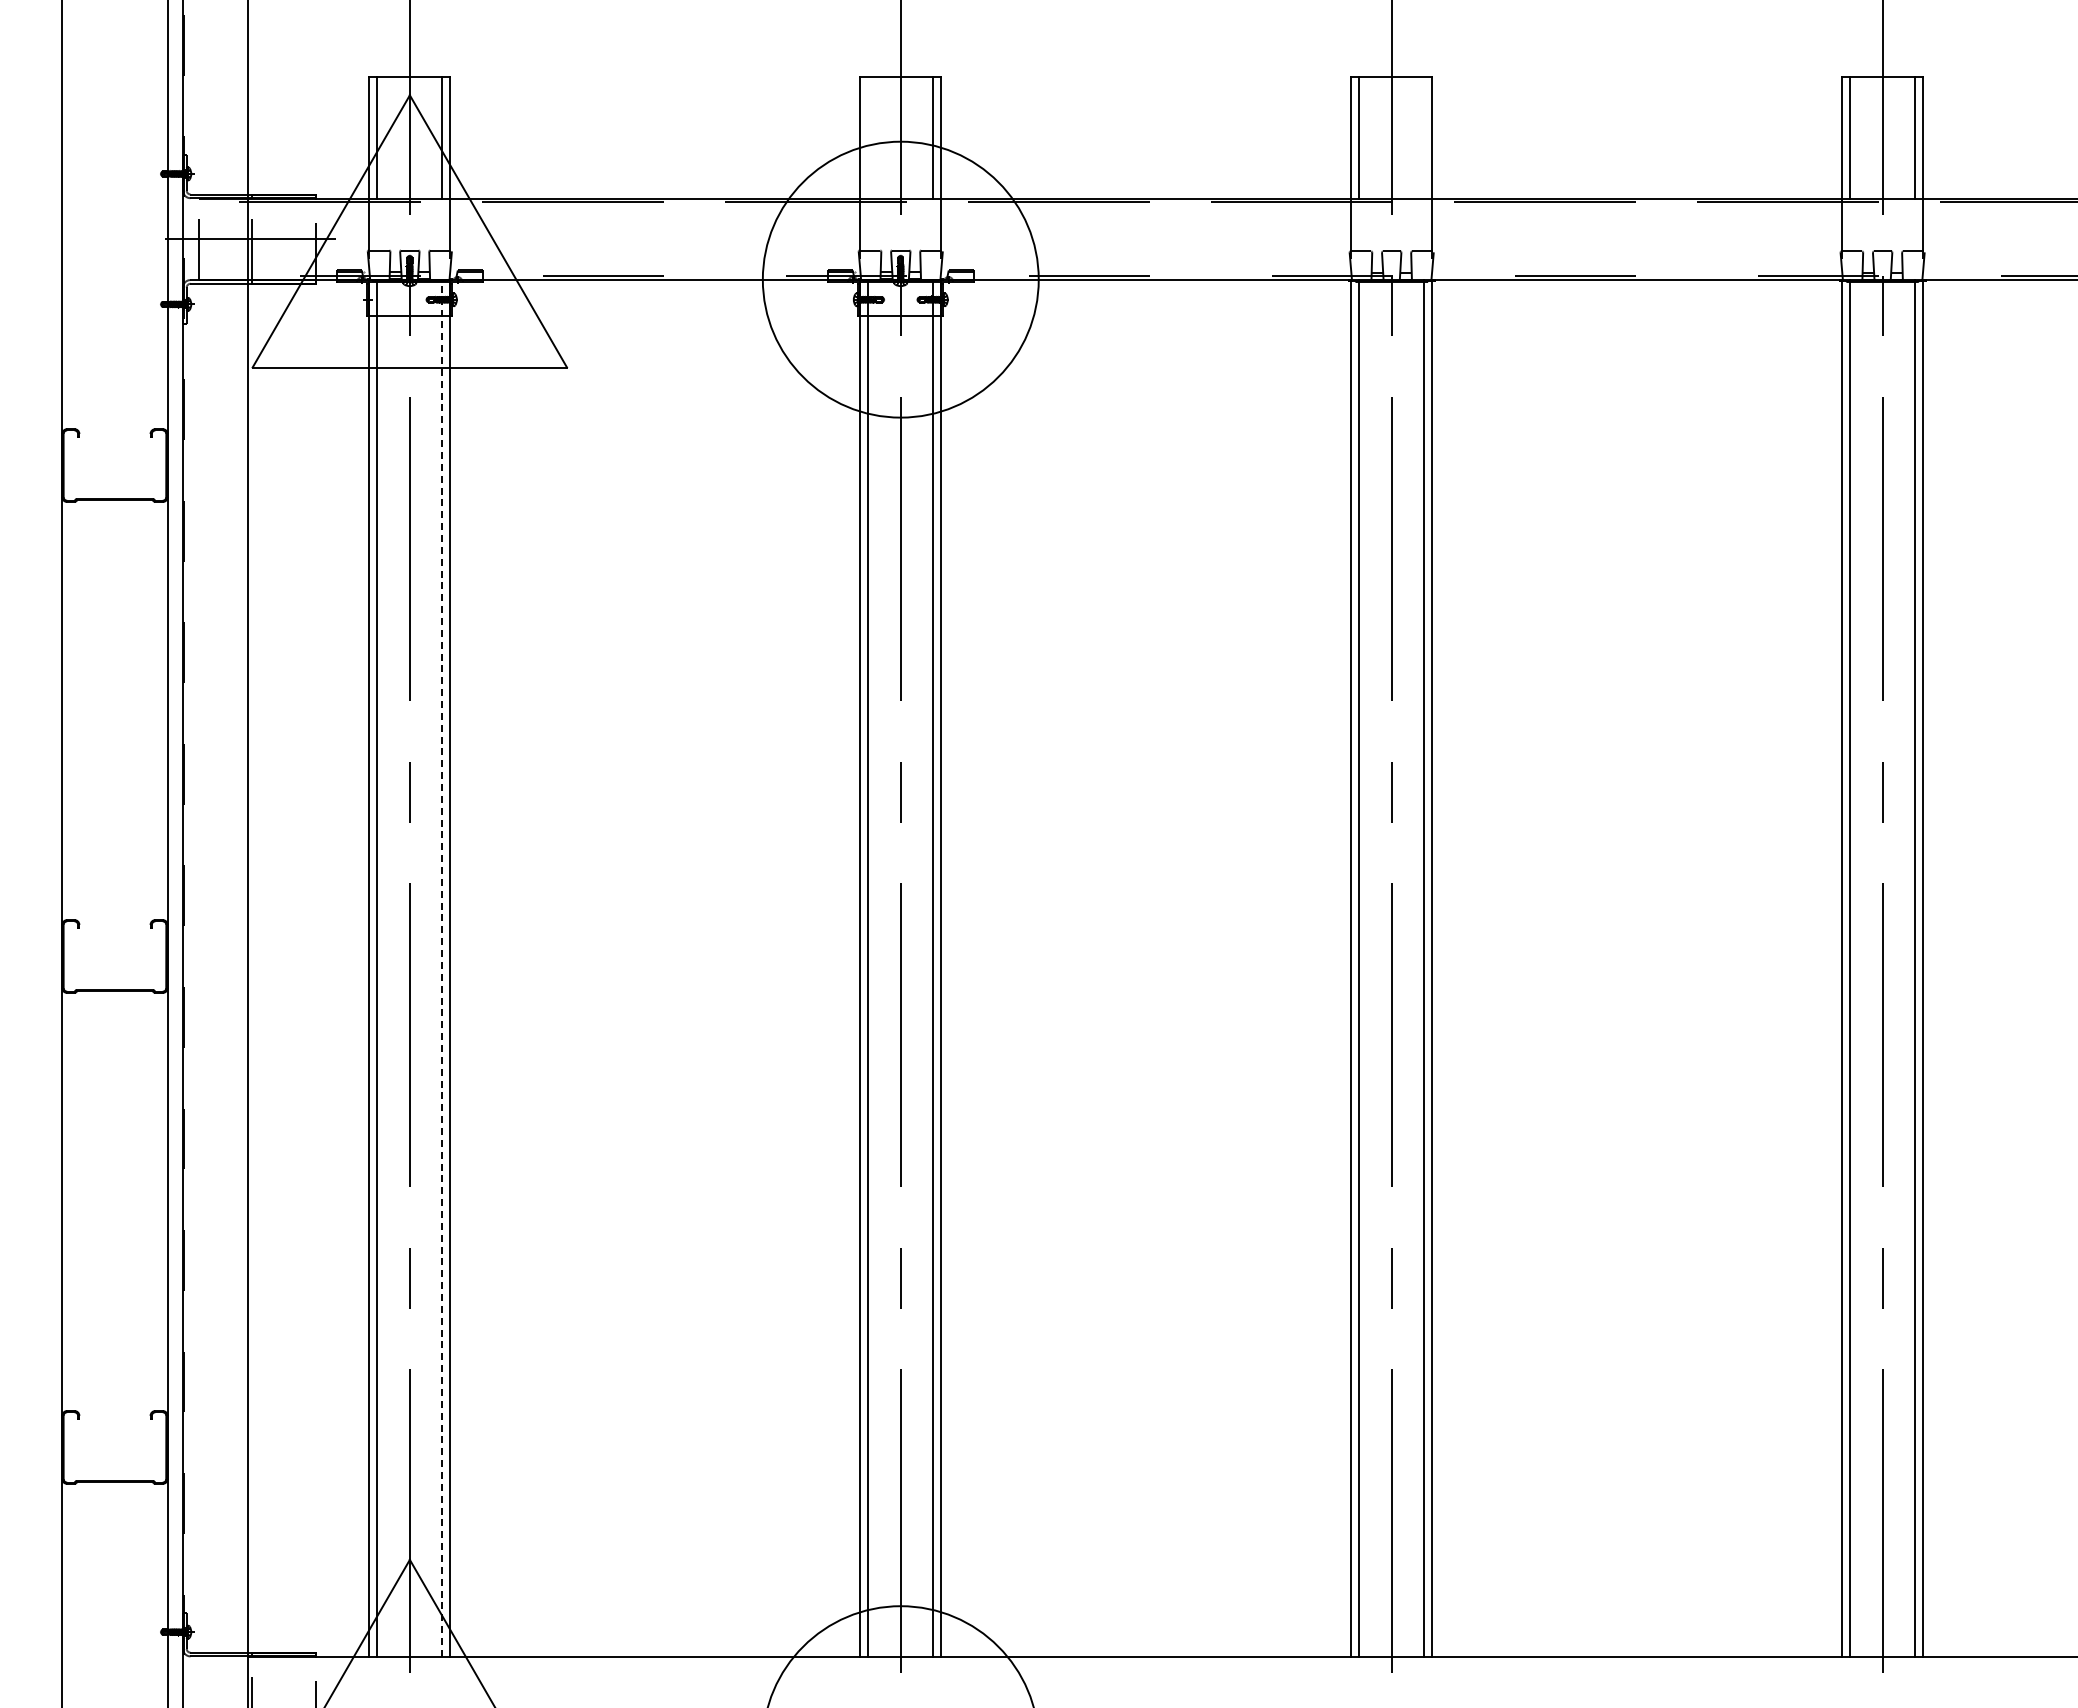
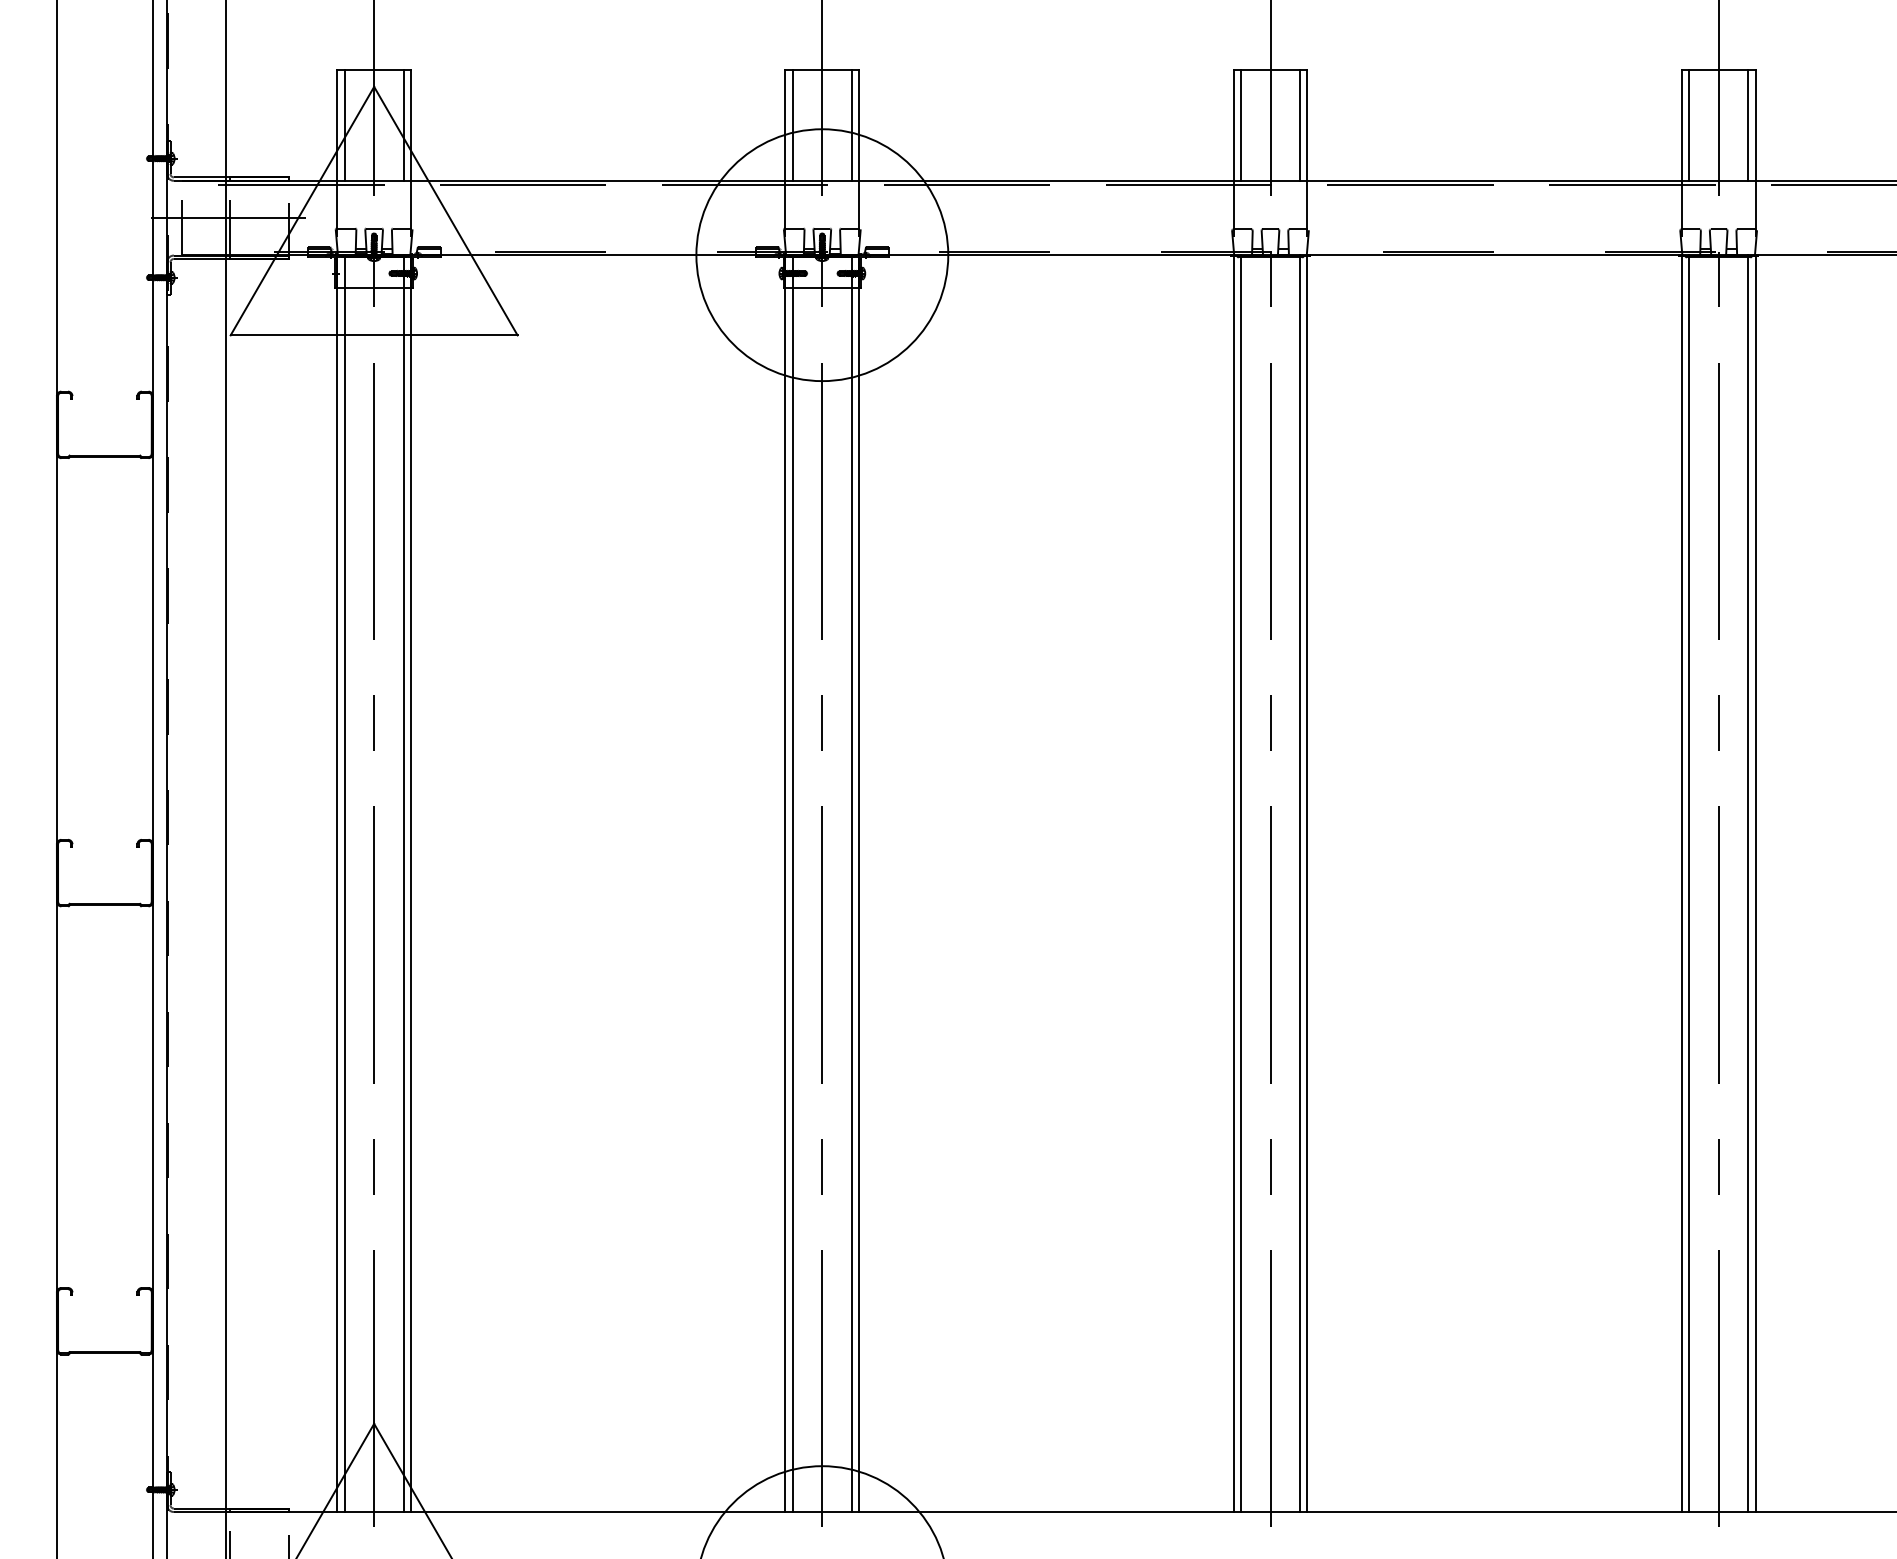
line: (868, 137) -> (792, 125), added
line: (1424, 137) -> (1300, 125), added
line: (442, 968) -> (403, 884), dashed -> solid

